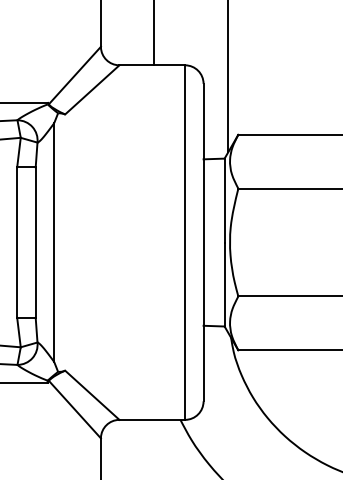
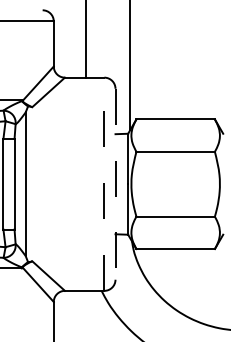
line: (185, 242) -> (104, 184), solid -> dashed
line: (203, 242) -> (115, 184), solid -> dashed

